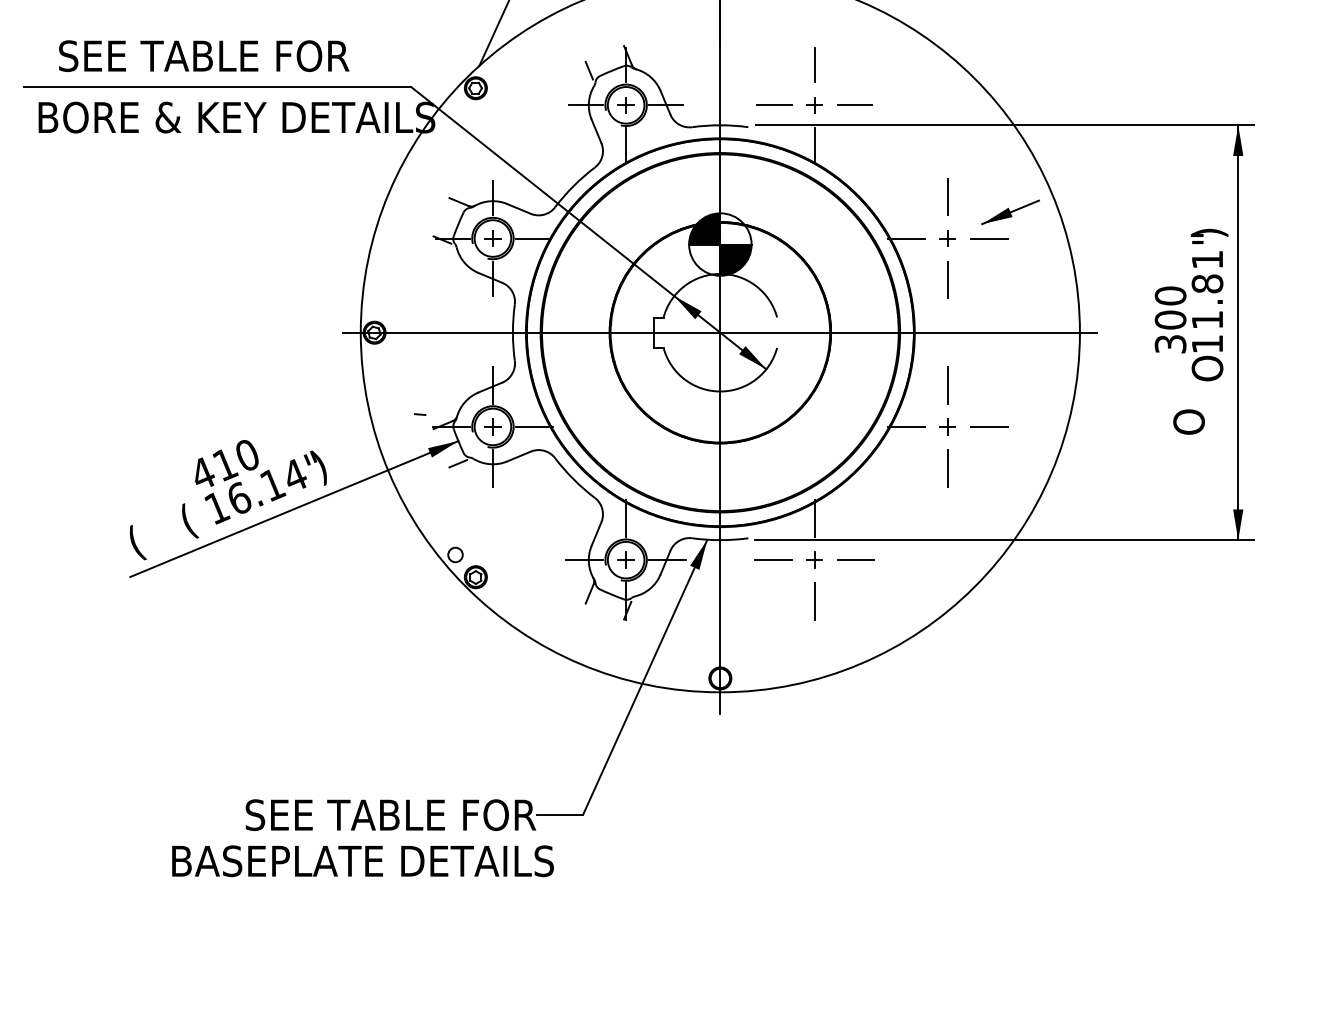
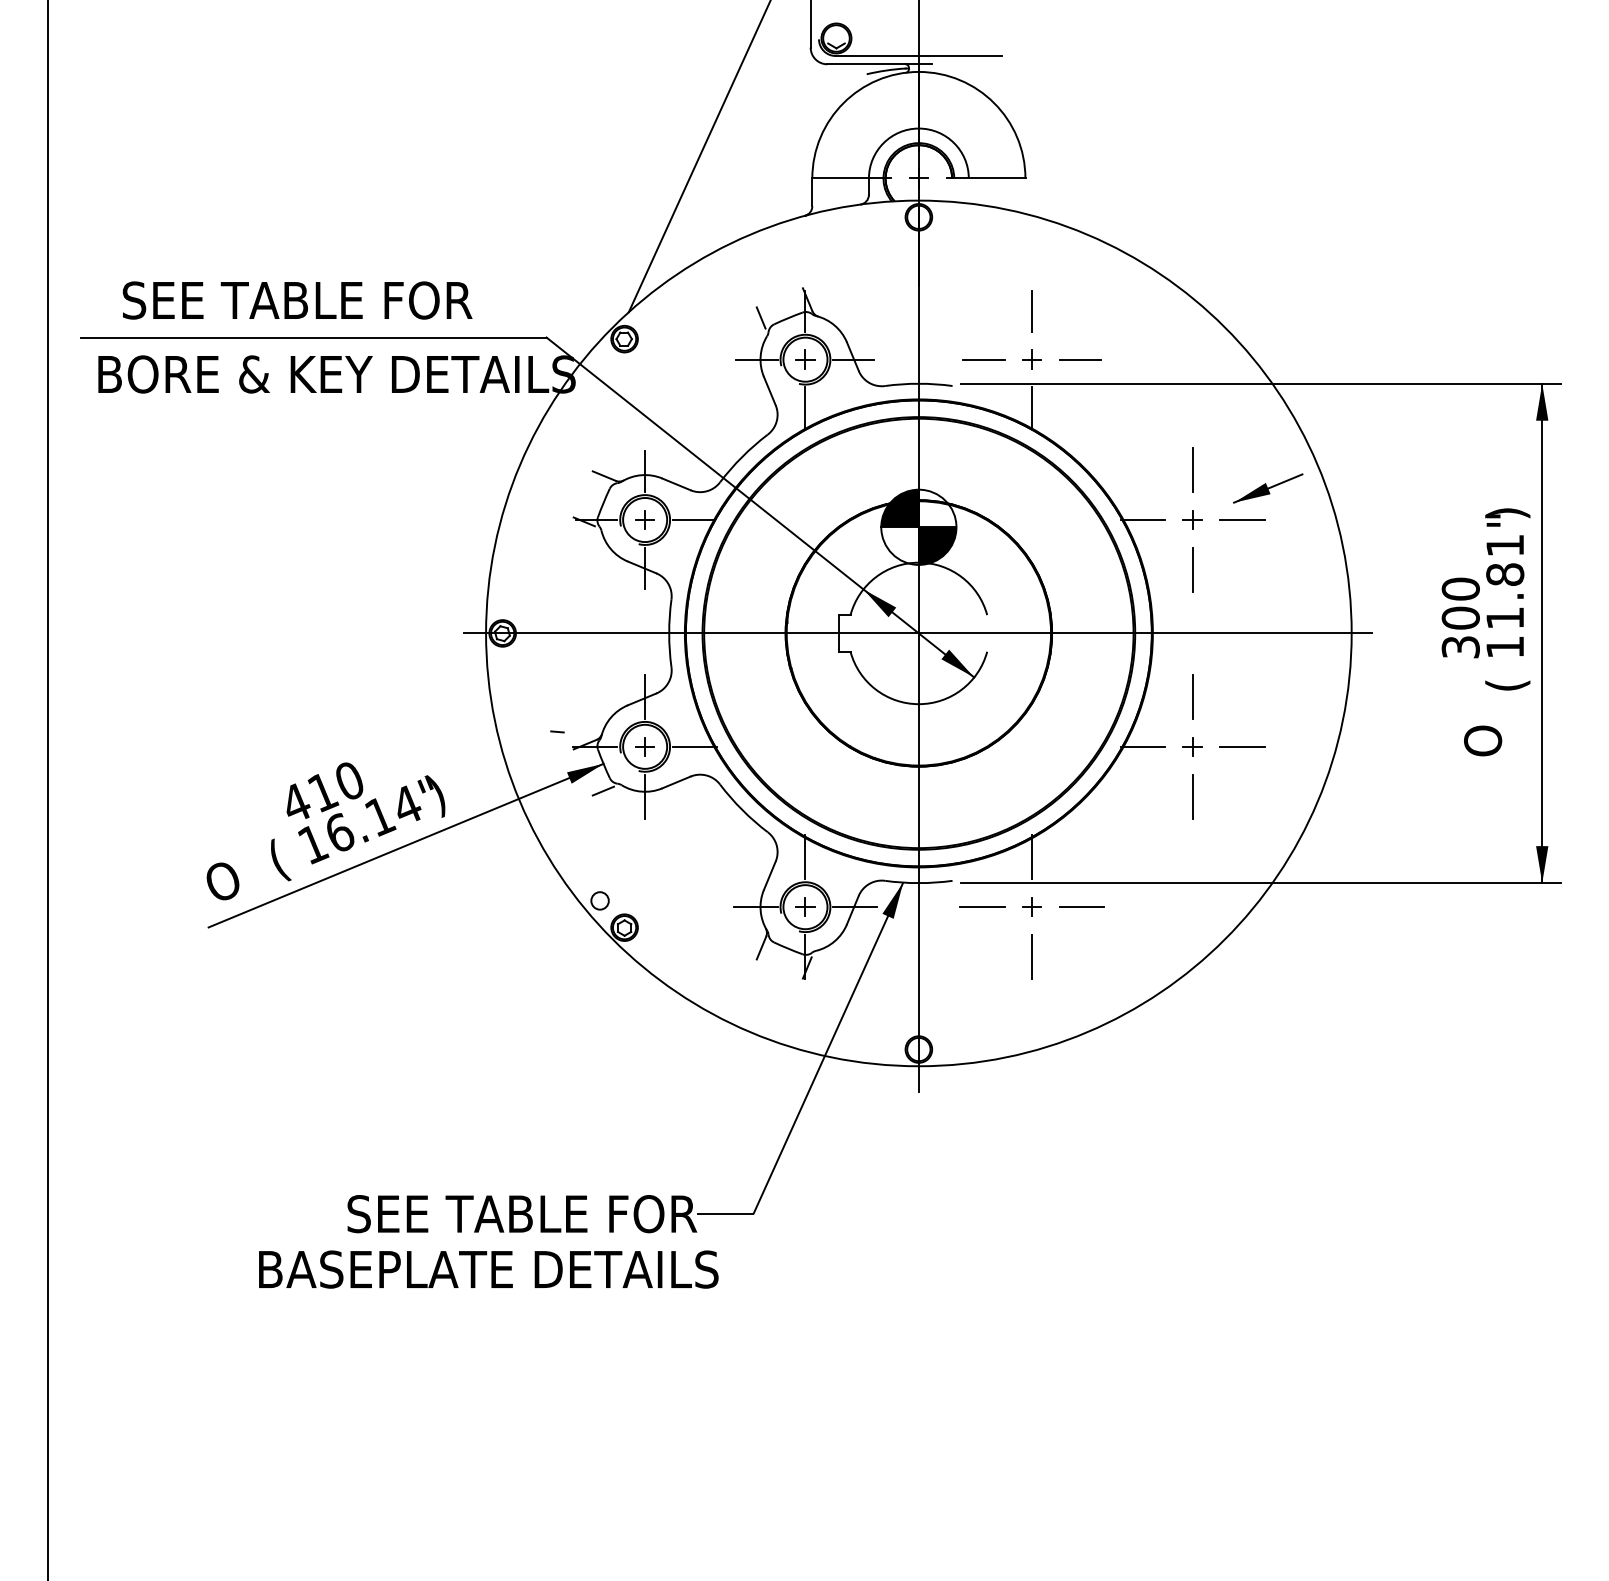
text: (1209, 368) -> (1507, 676), O -> (
text: (141, 541) -> (222, 884), ( -> O

